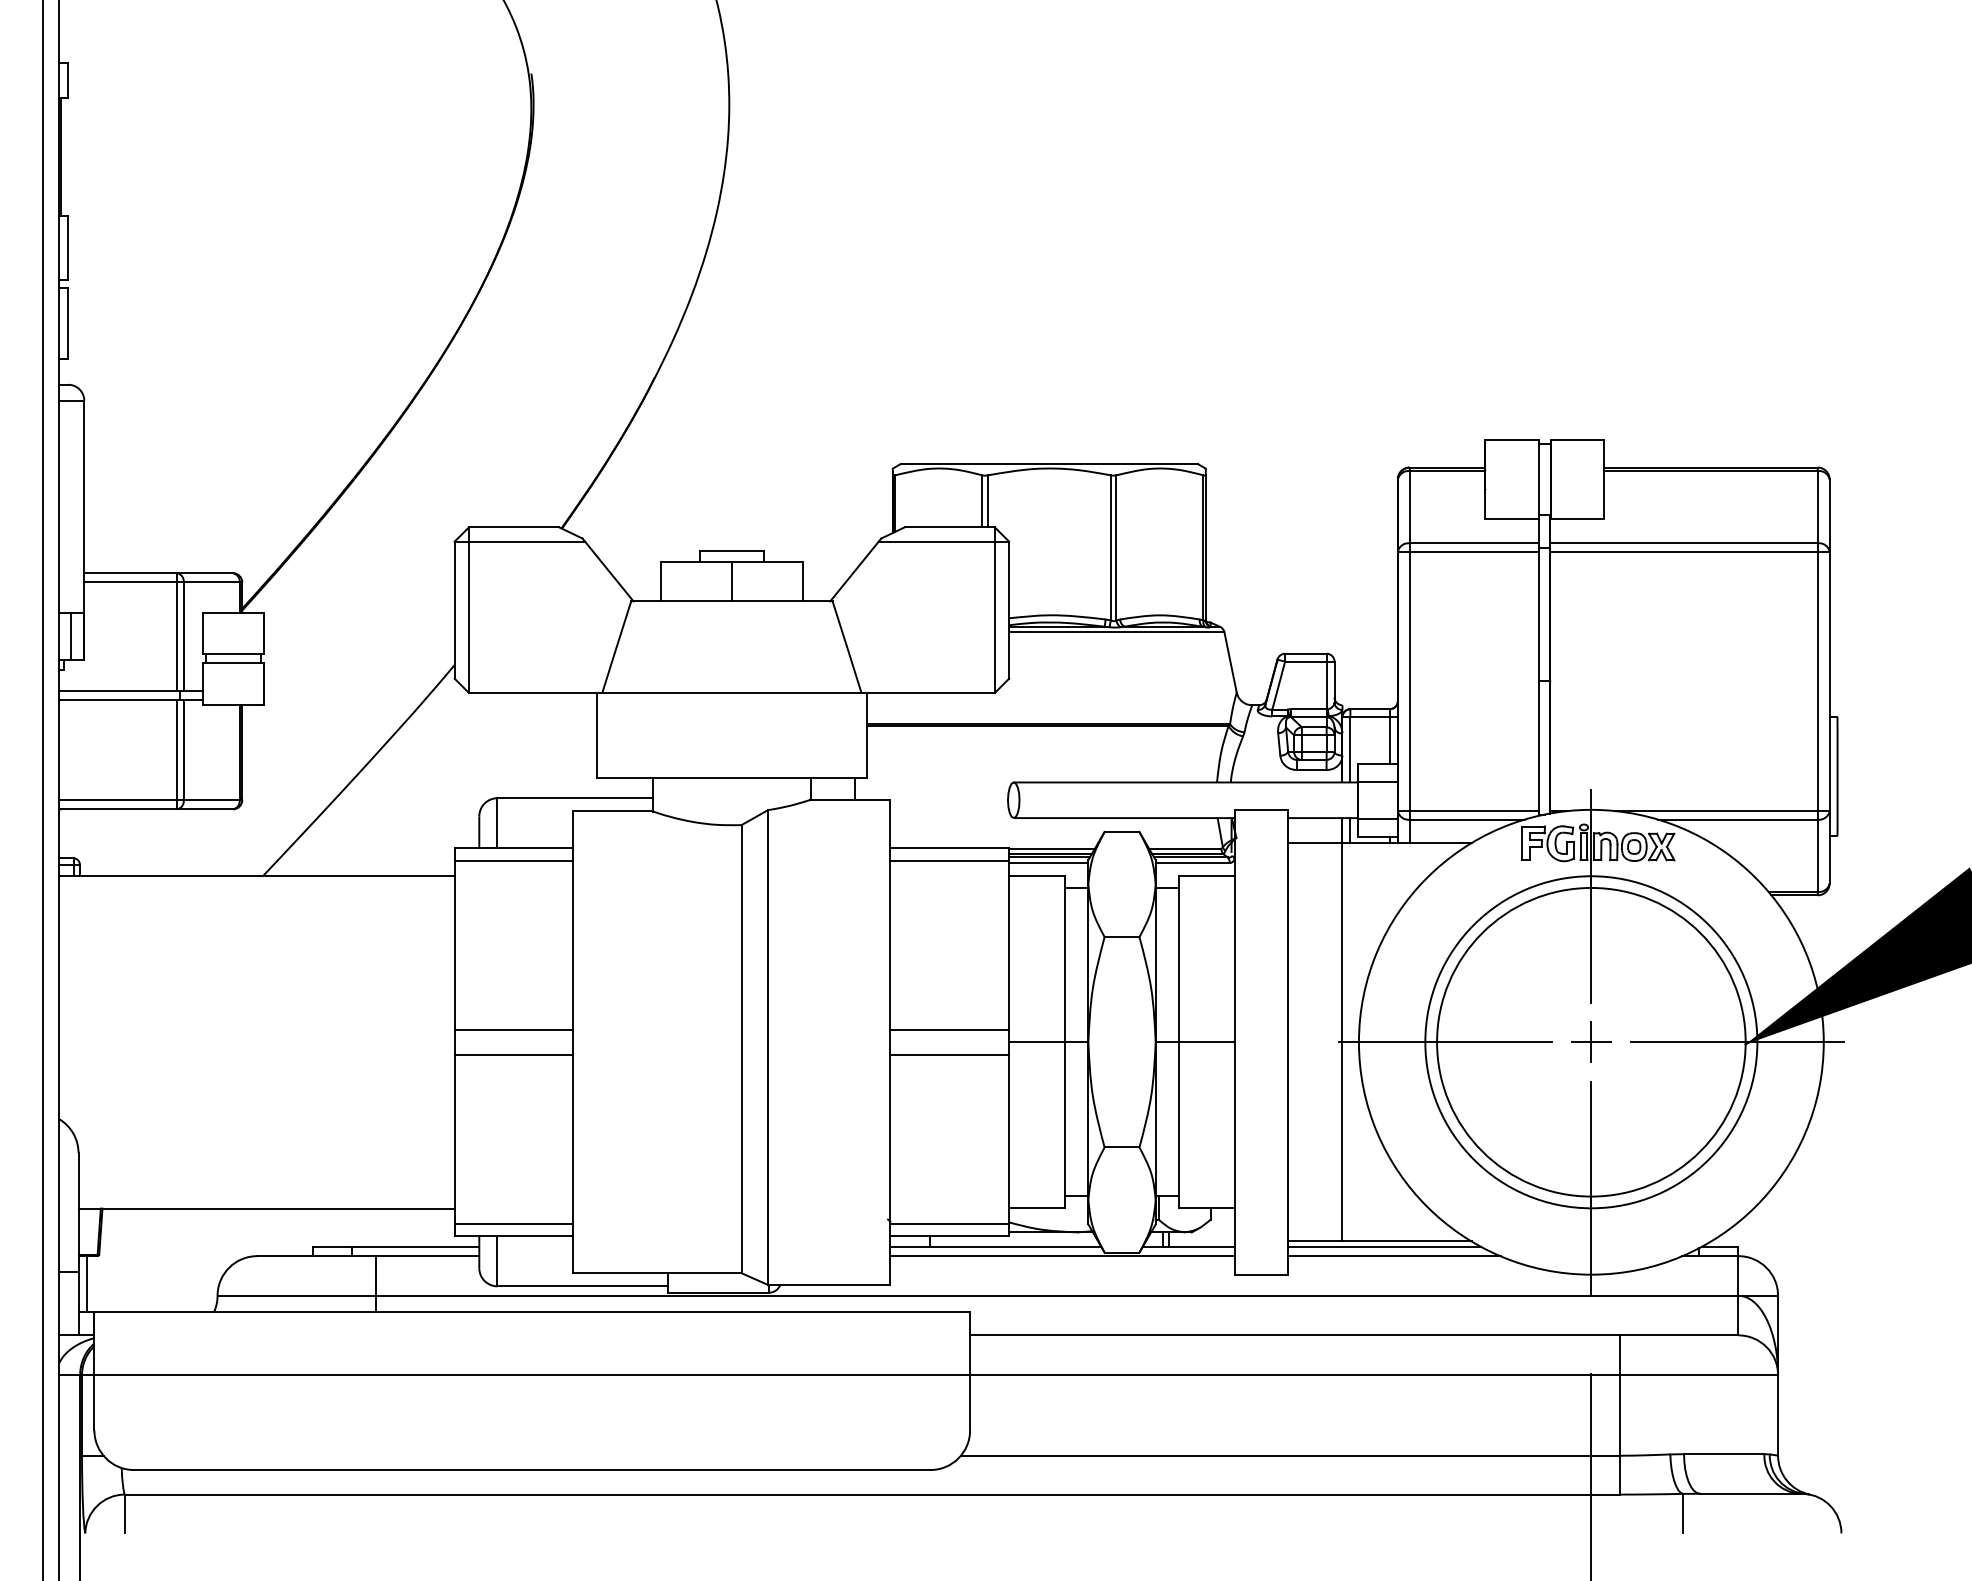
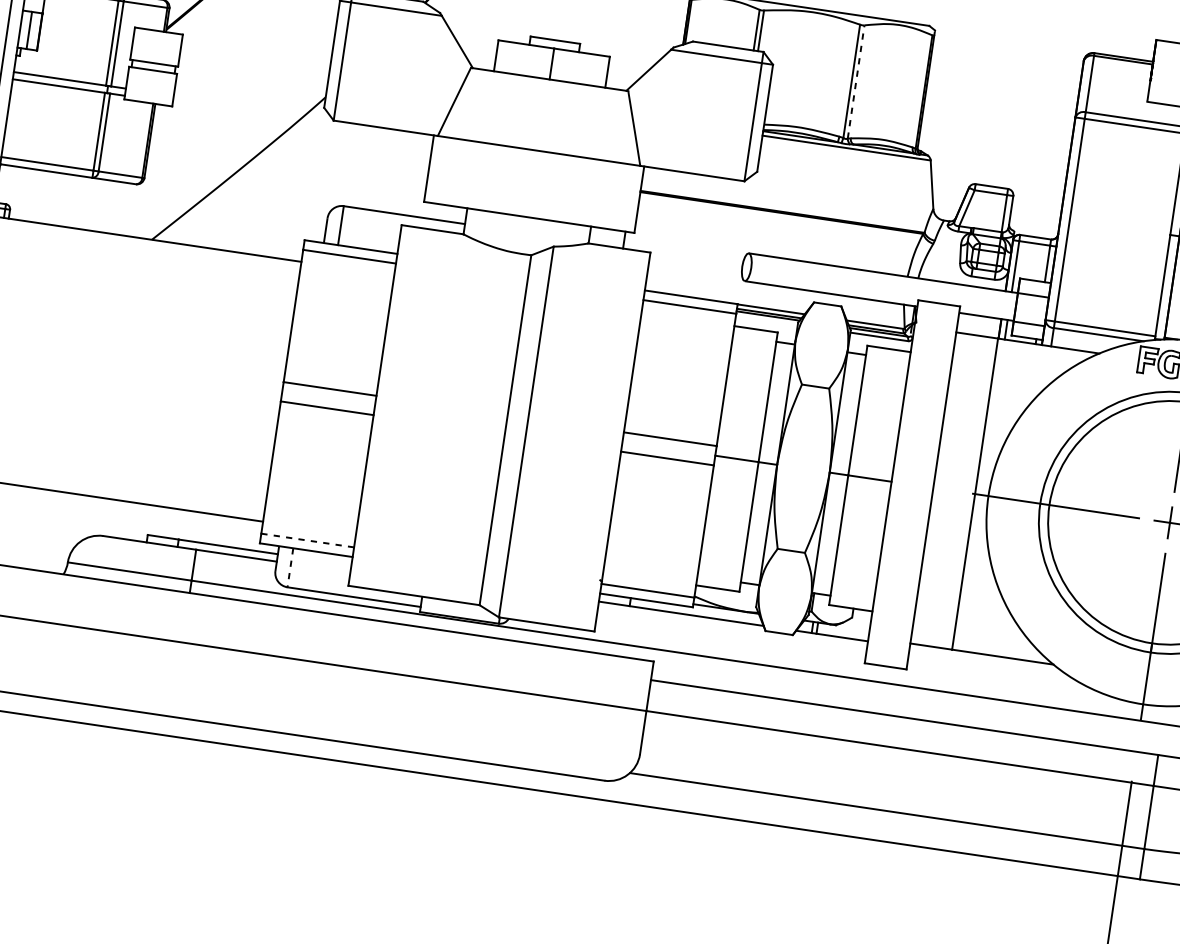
line: (1116, 547) -> (856, 81), solid -> dashed
line: (1048, 863) -> (766, 320), removed
line: (514, 1223) -> (308, 540), solid -> dashed
line: (1384, 1246) -> (984, 658), removed
line: (1062, 1256) -> (732, 629), removed
line: (1394, 1256) -> (991, 667), removed
line: (497, 1261) -> (290, 567), solid -> dashed

